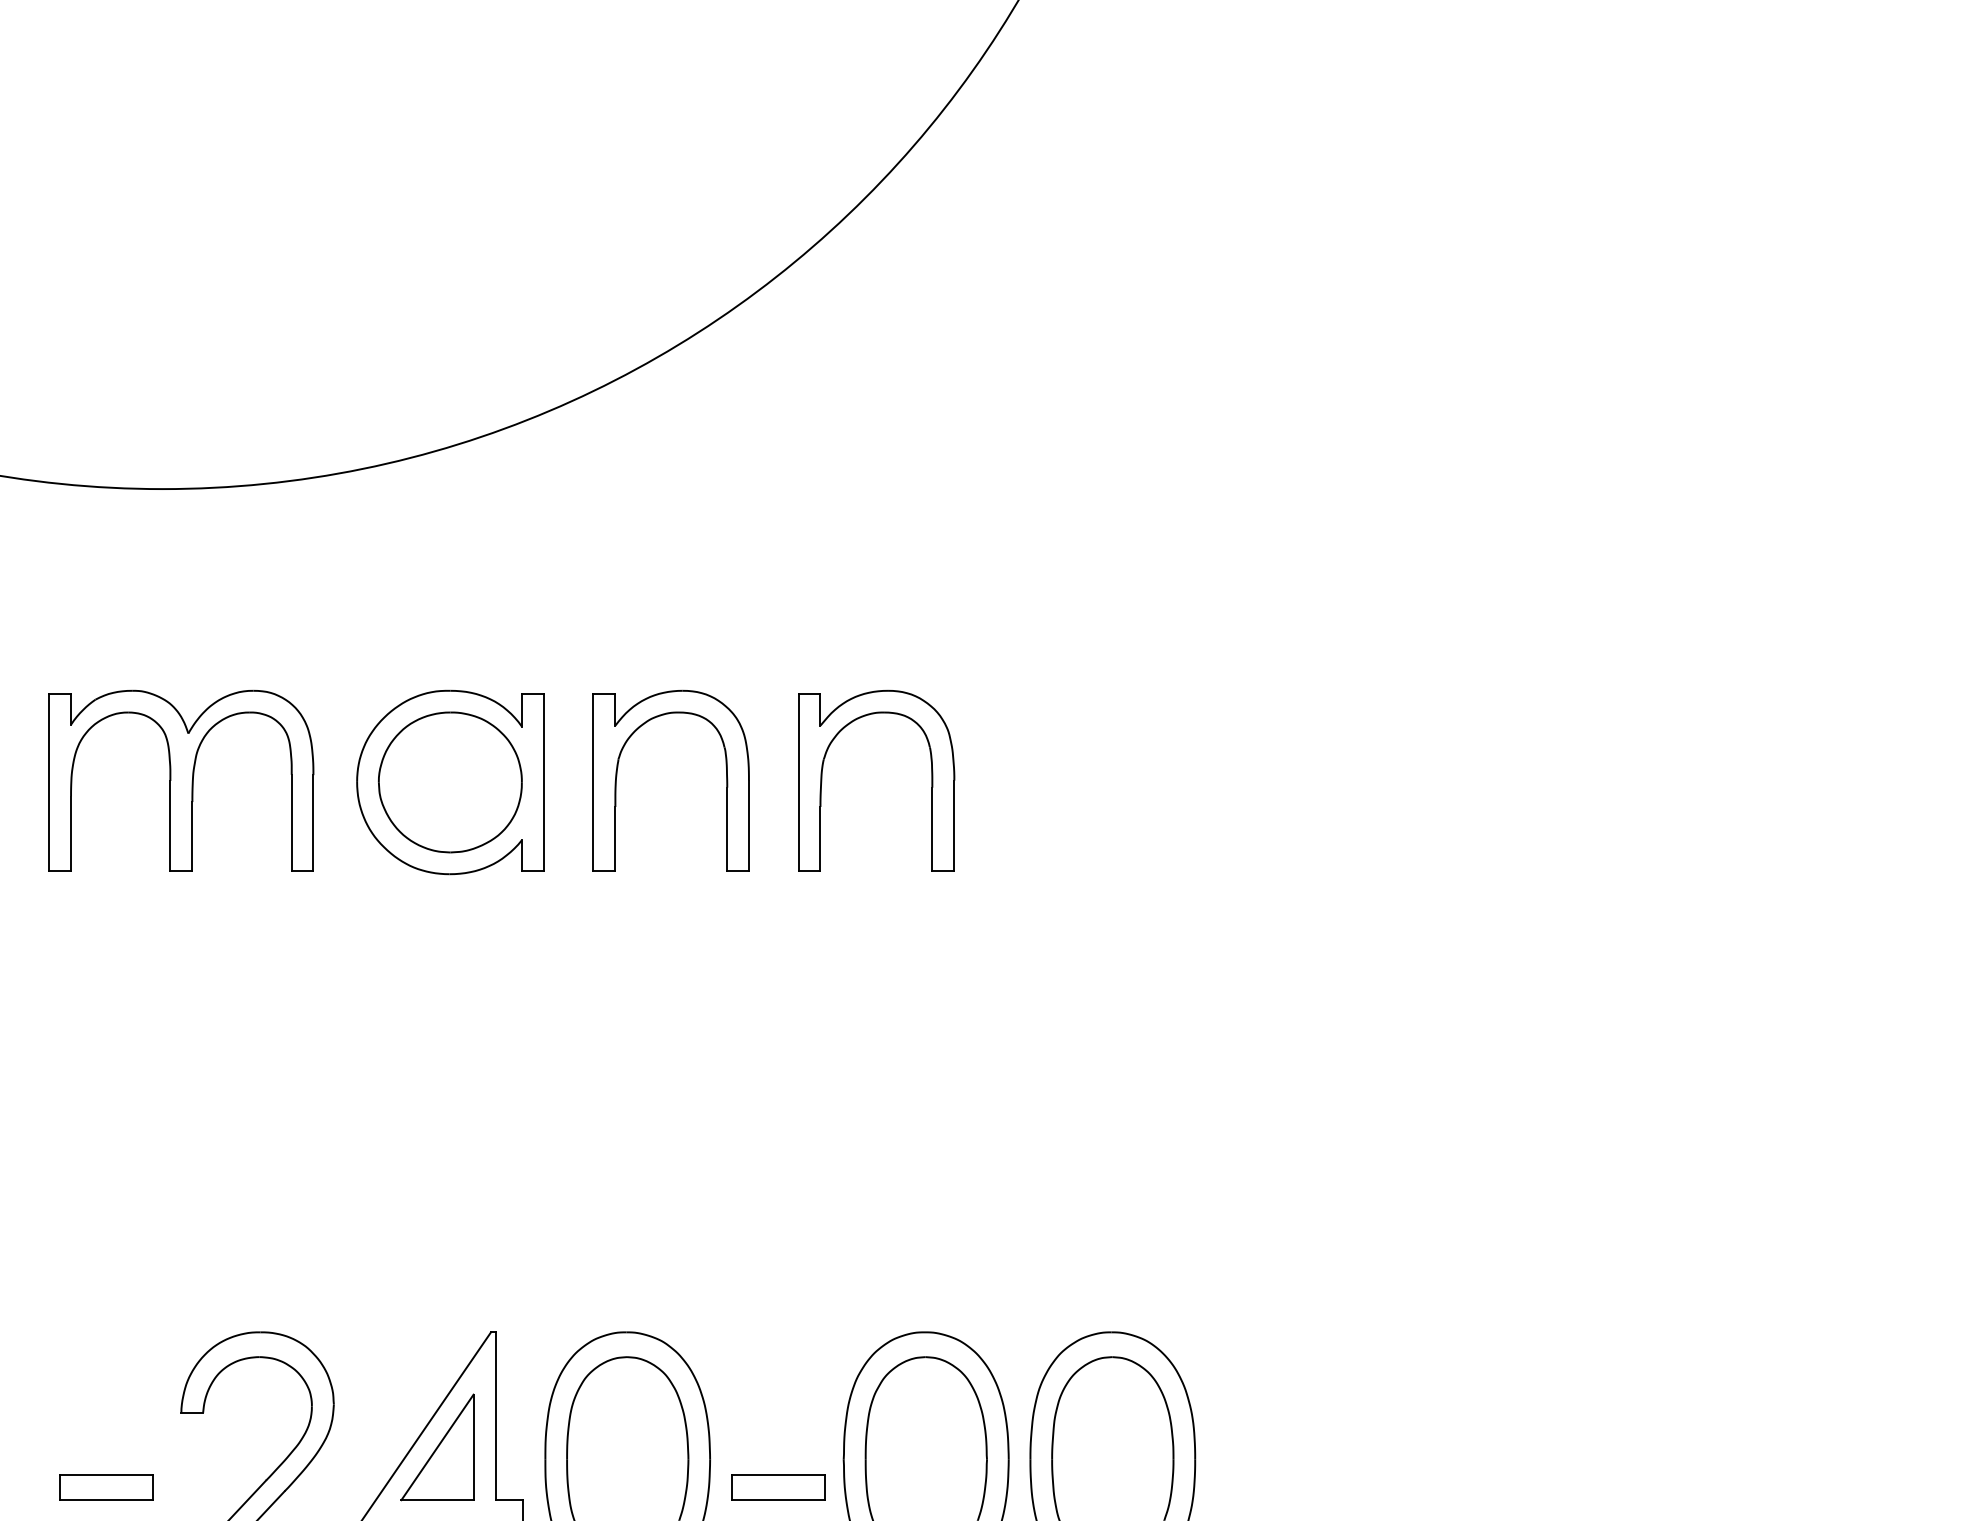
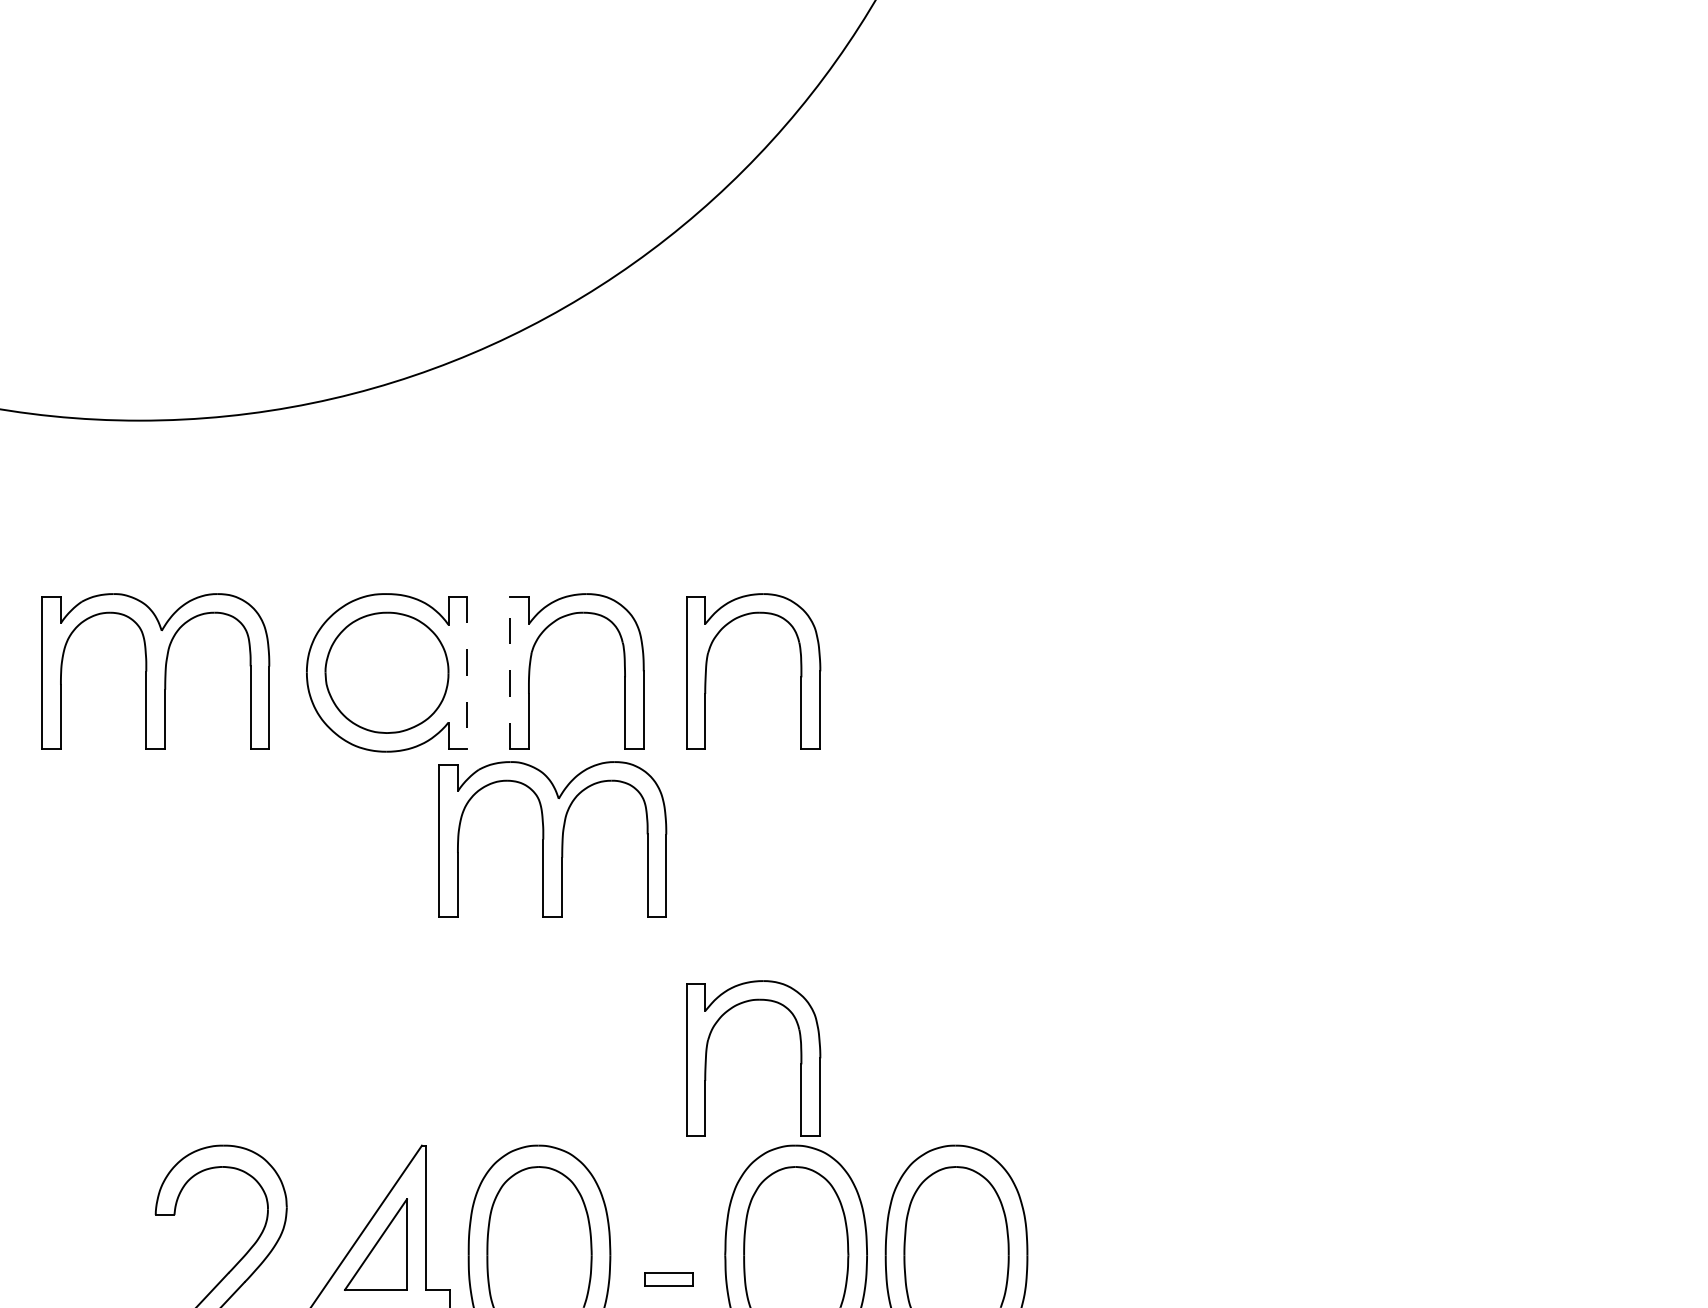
line: (593, 782) -> (510, 672), solid -> dashed
line: (543, 783) -> (467, 673), solid -> dashed
part: (642, 976) -> (552, 839), added
part: (823, 1225) -> (707, 1053), added
part: (106, 1488) -> (91, 1279), removed
part: (777, 1488) -> (668, 1279), size x0.6

